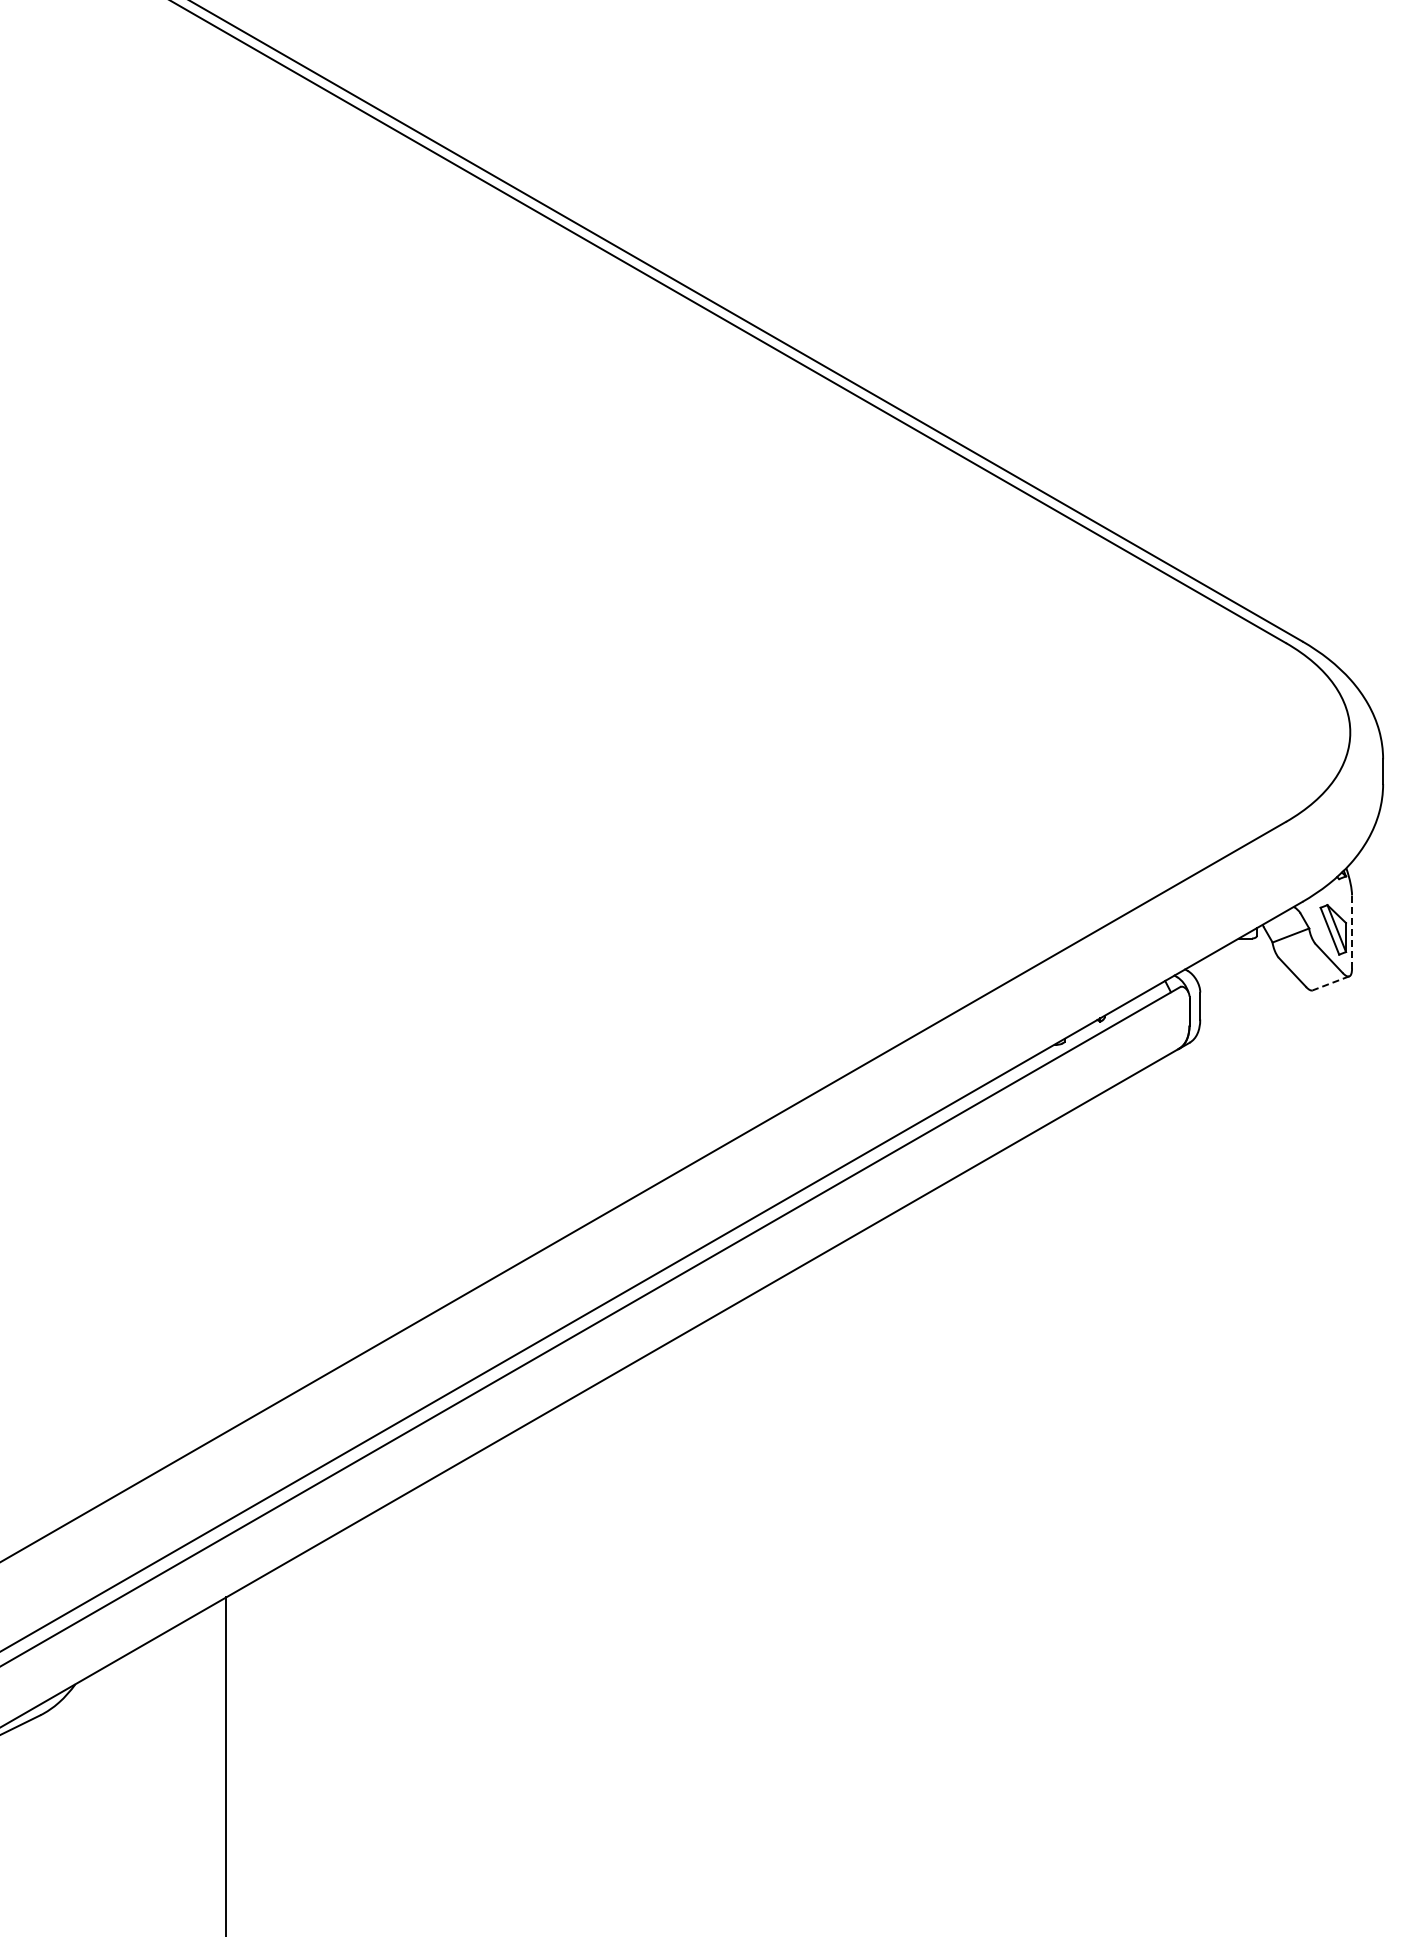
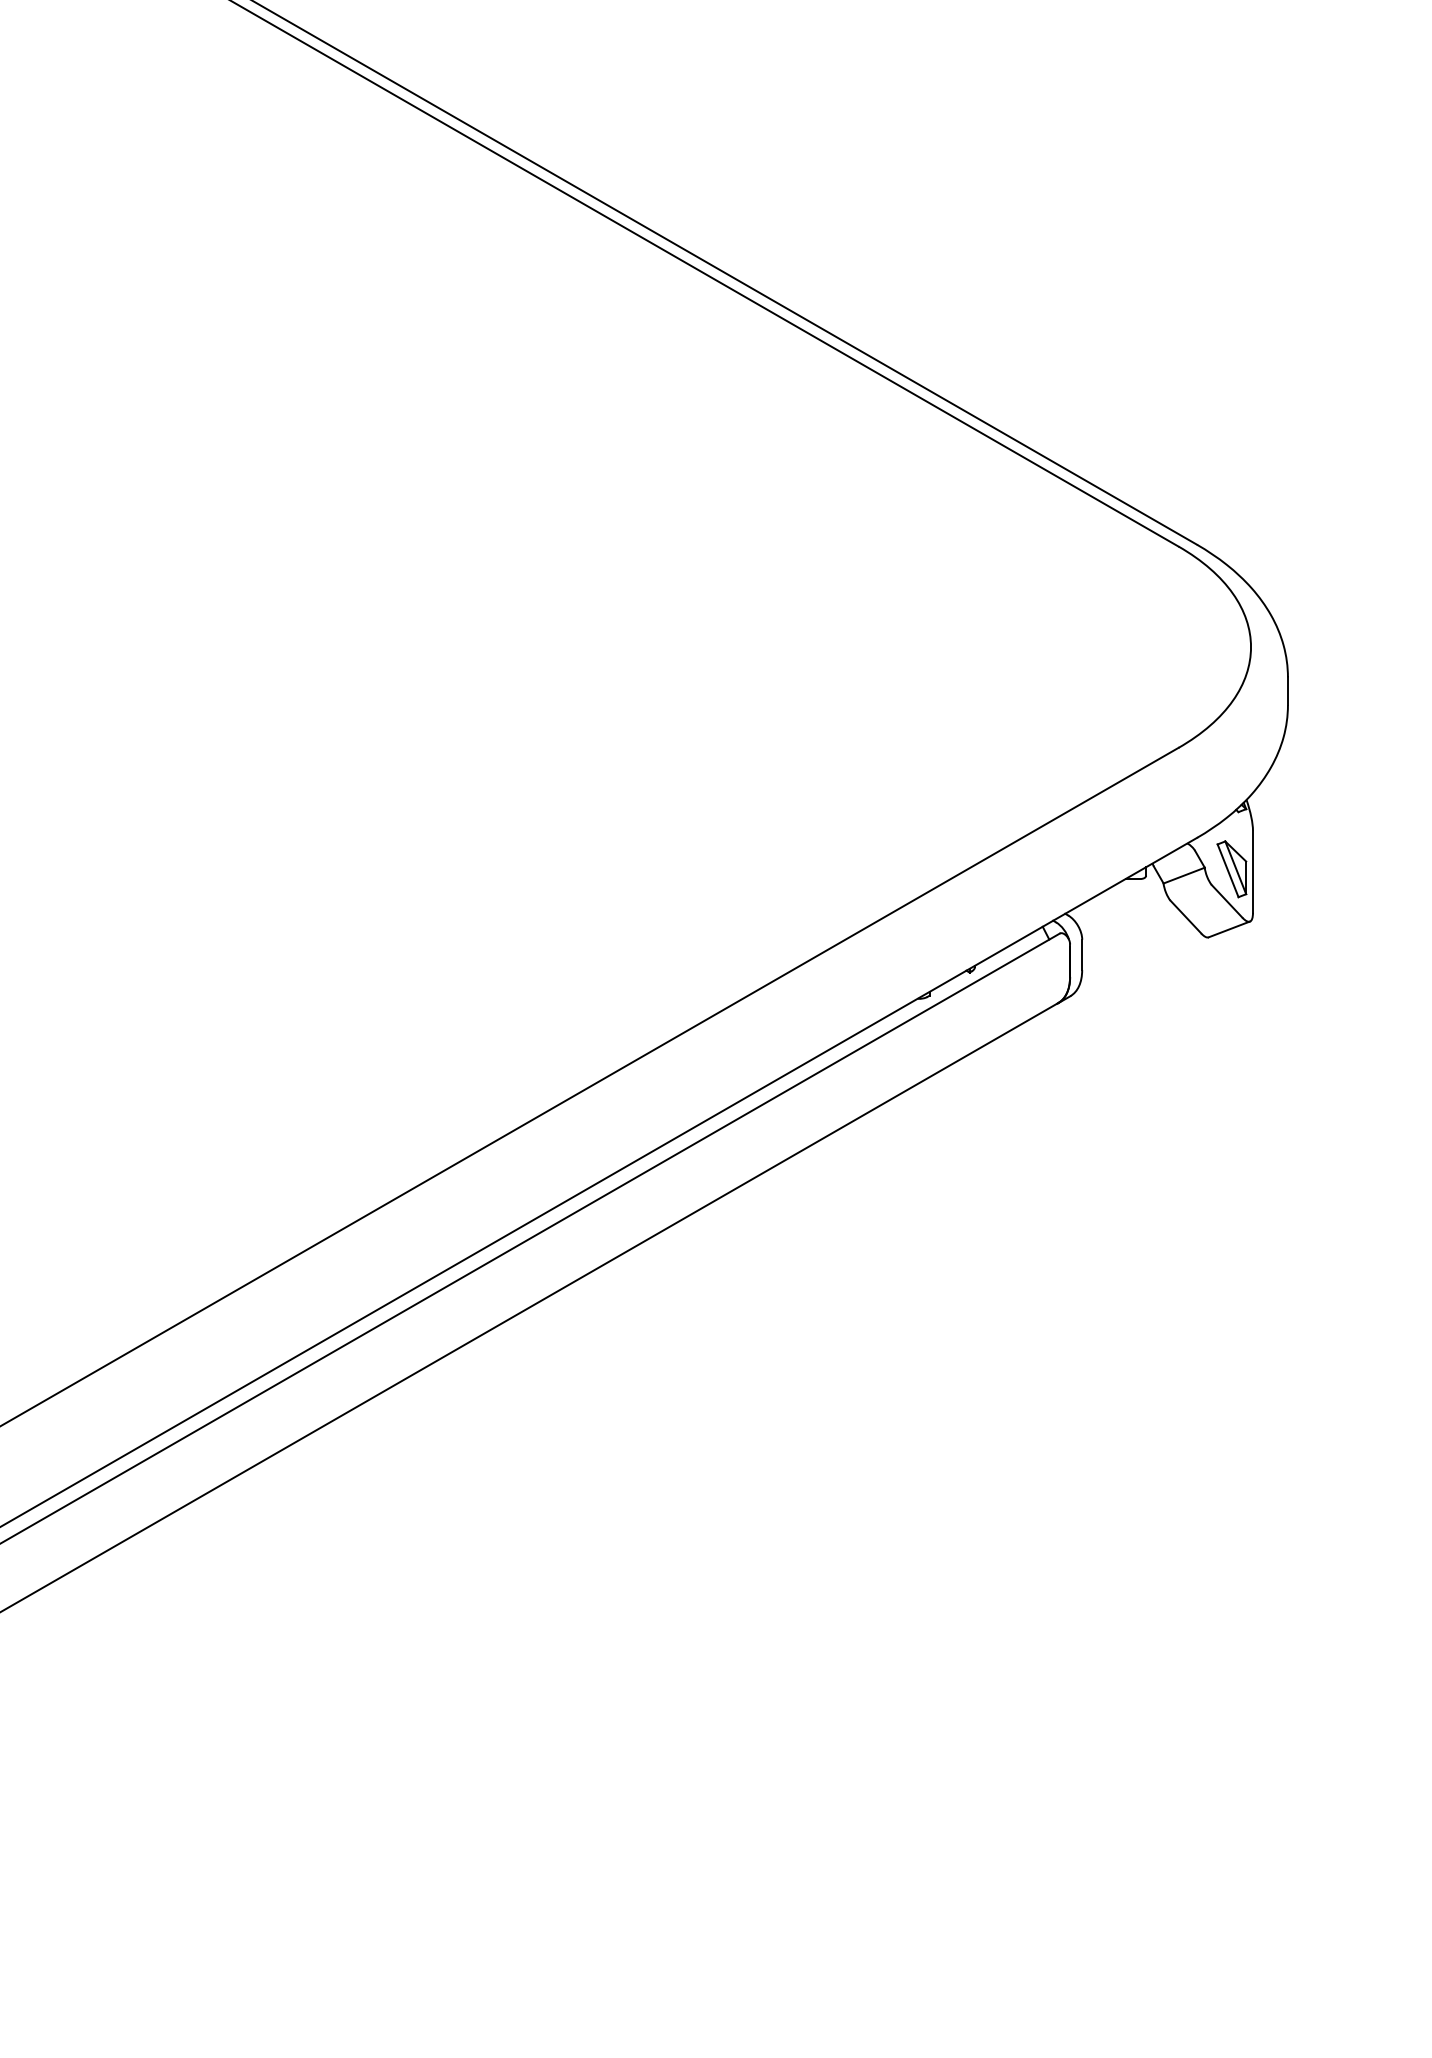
line: (1352, 932) -> (1253, 872), dashed -> solid
line: (1331, 983) -> (1229, 929), dashed -> solid

